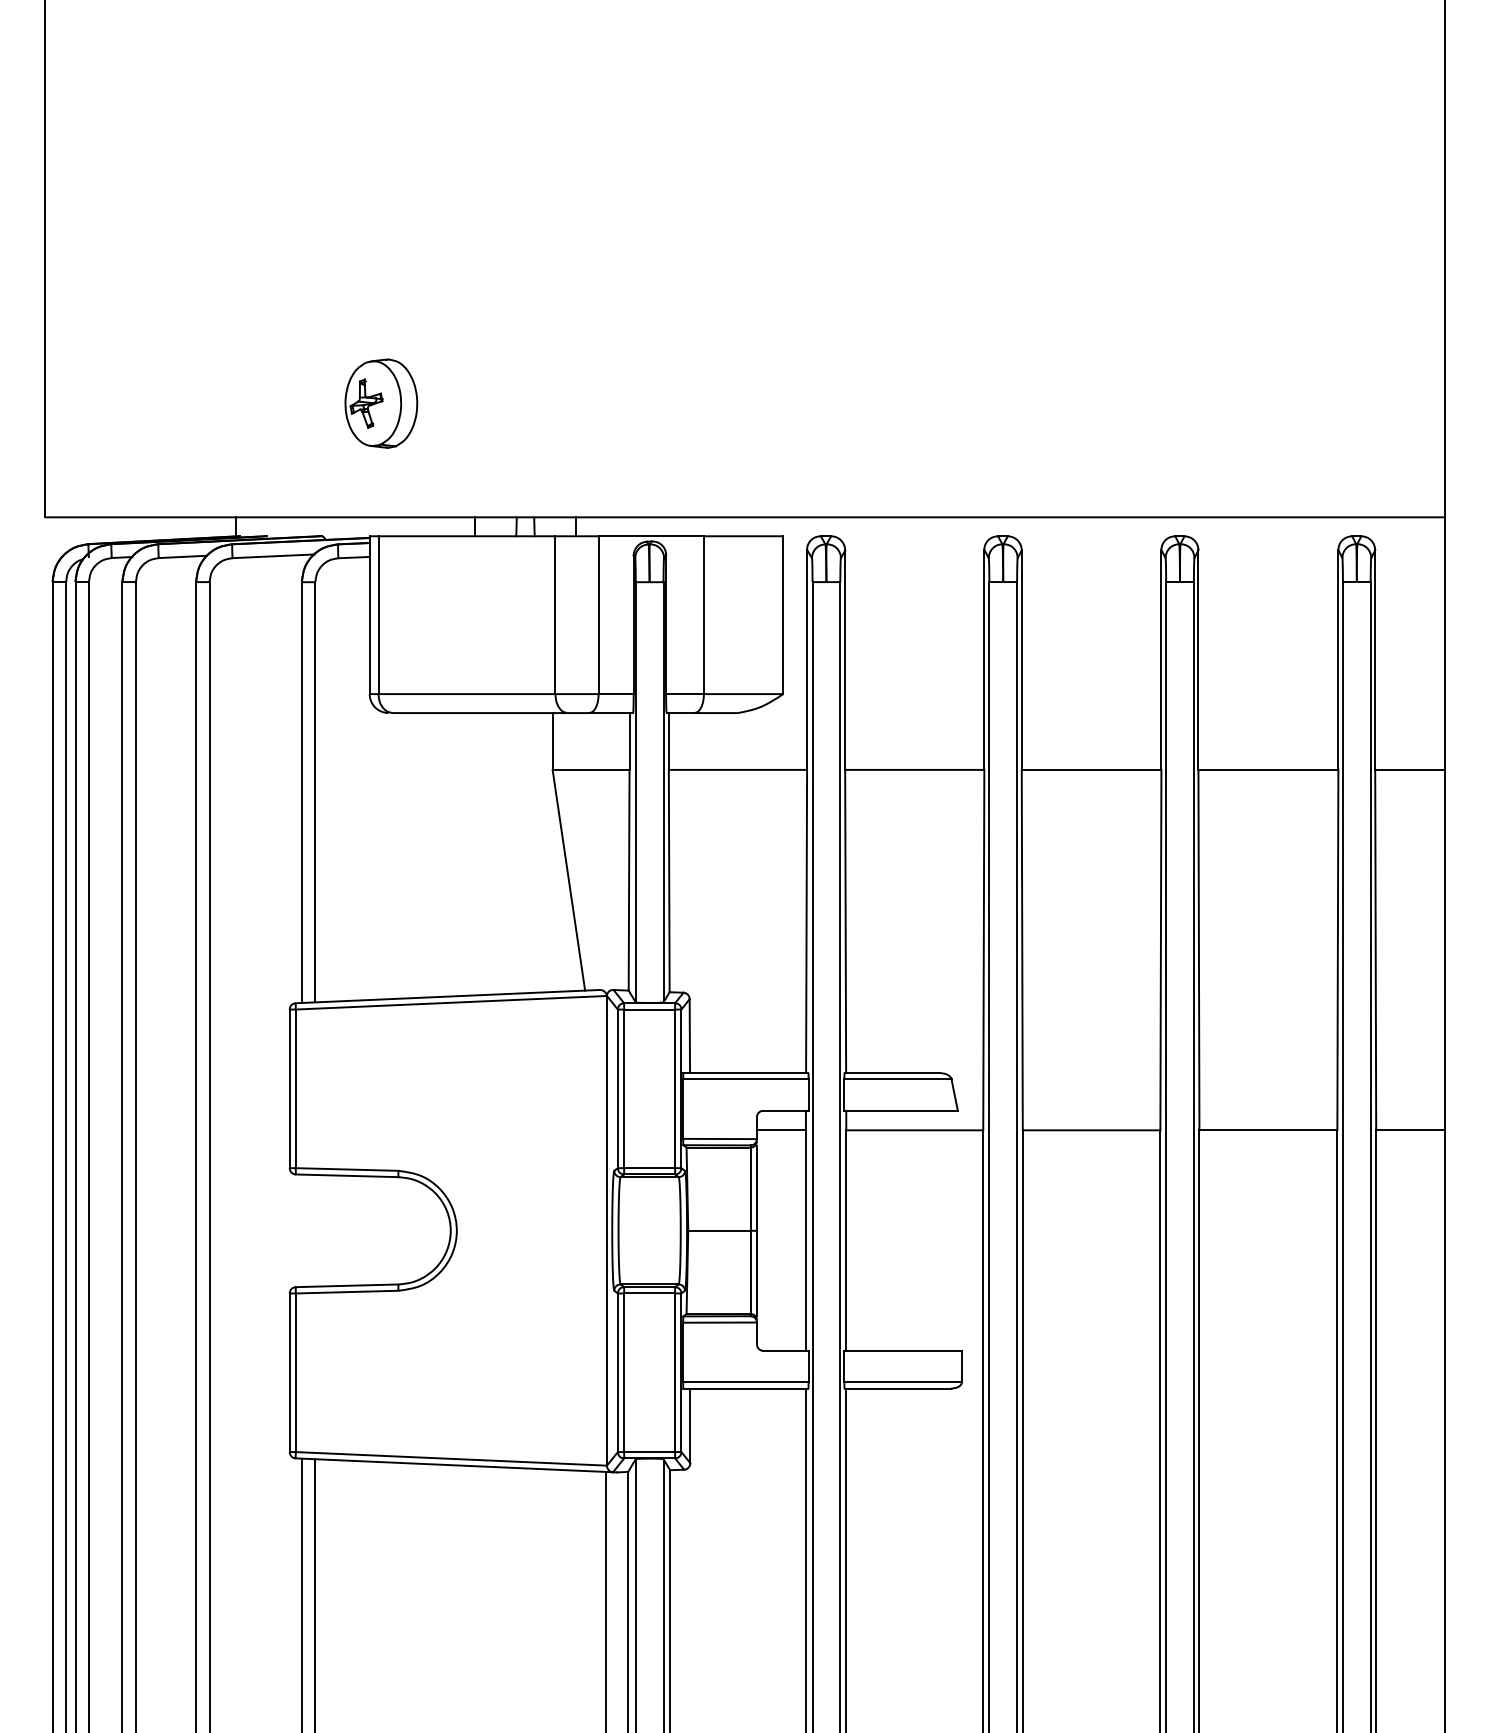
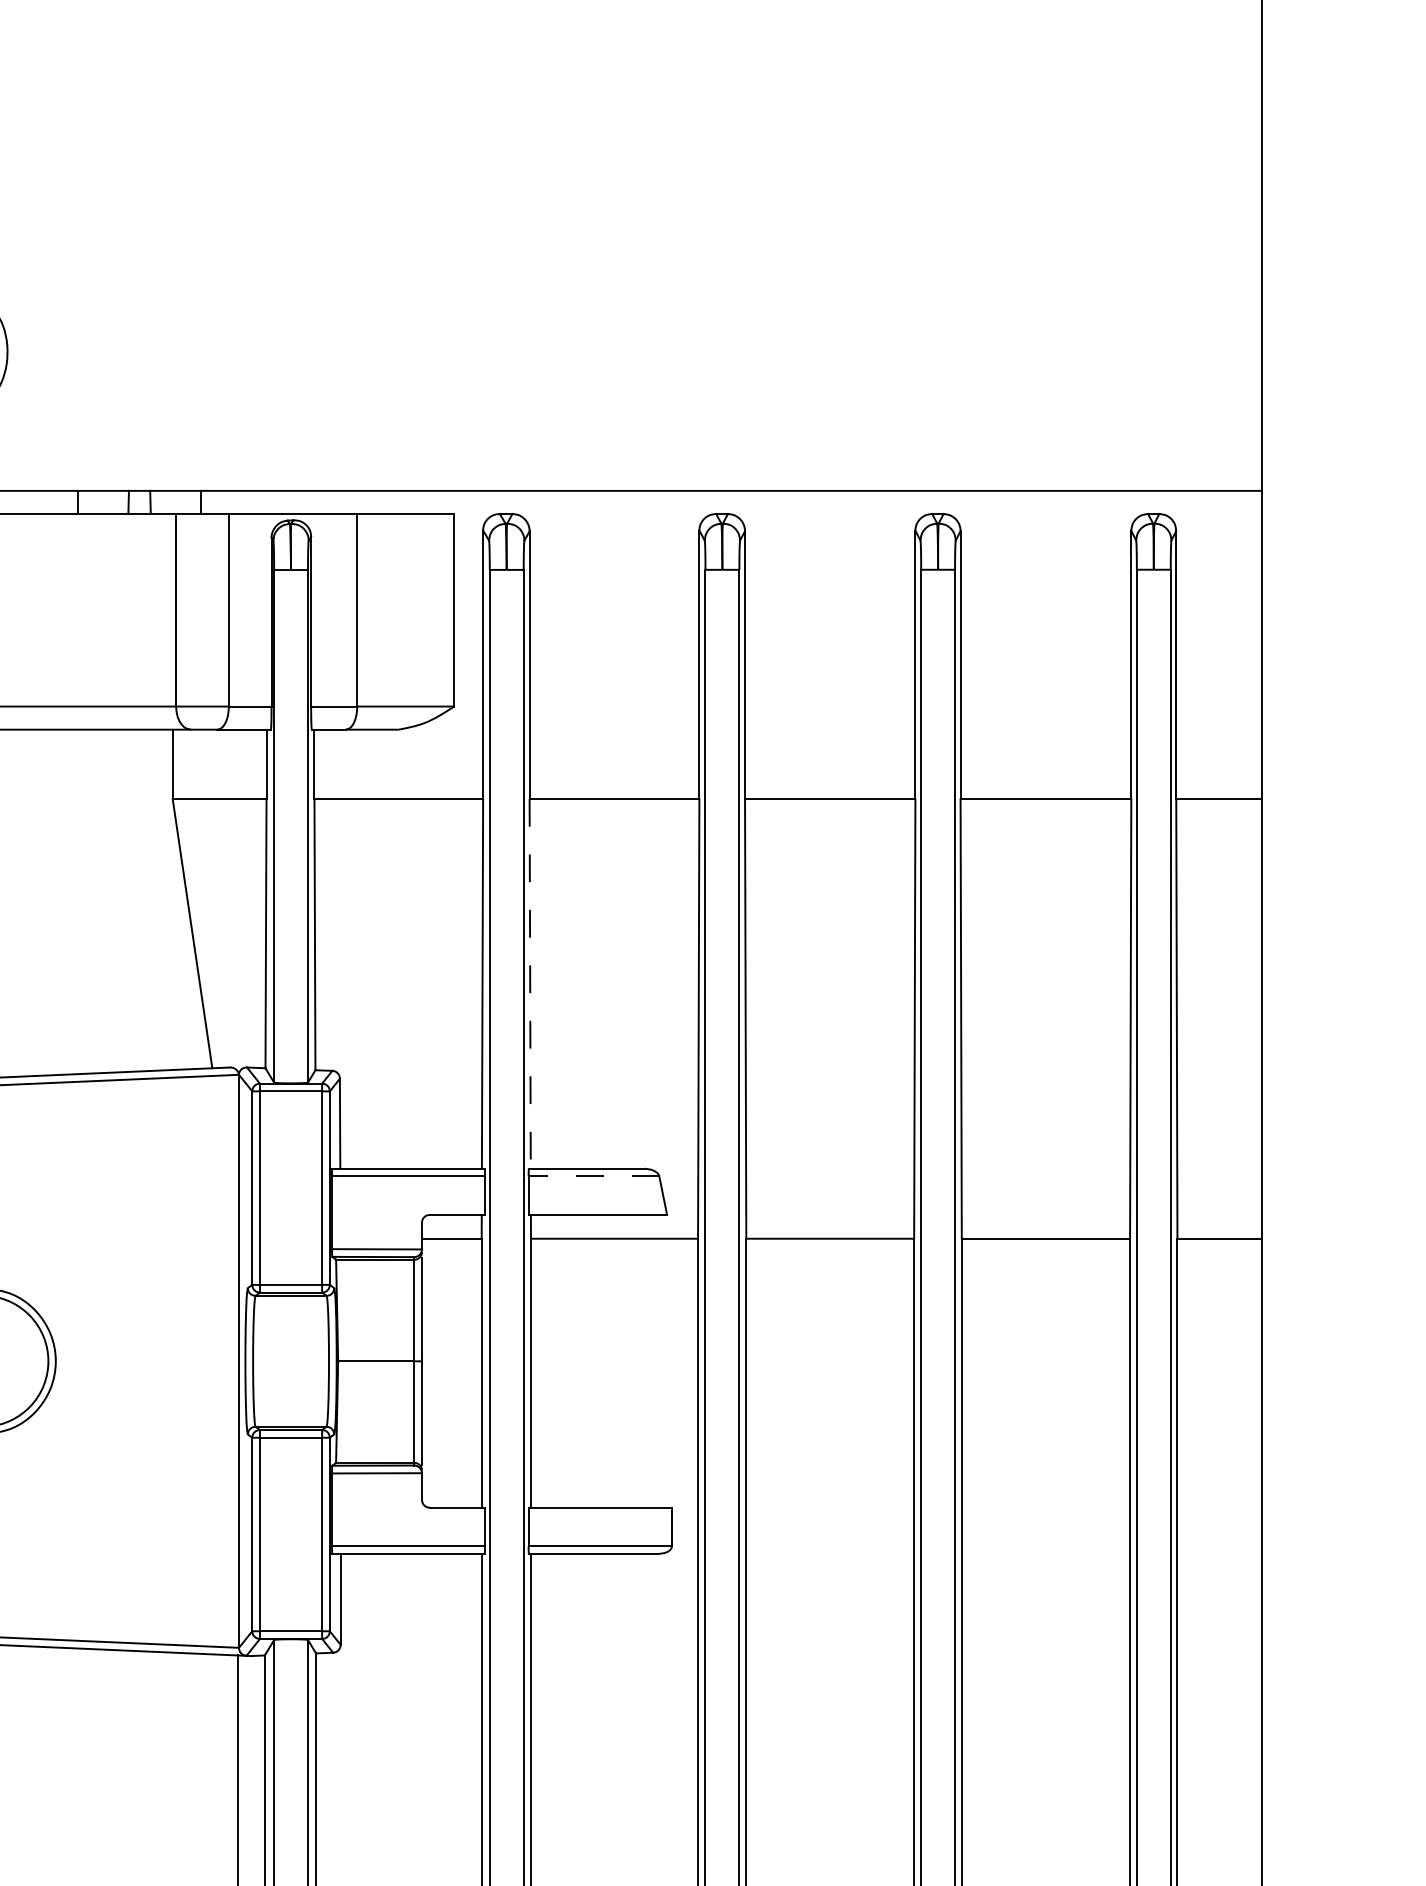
line: (845, 921) -> (530, 983), solid -> dashed
line: (897, 1079) -> (593, 1176), solid -> dashed

